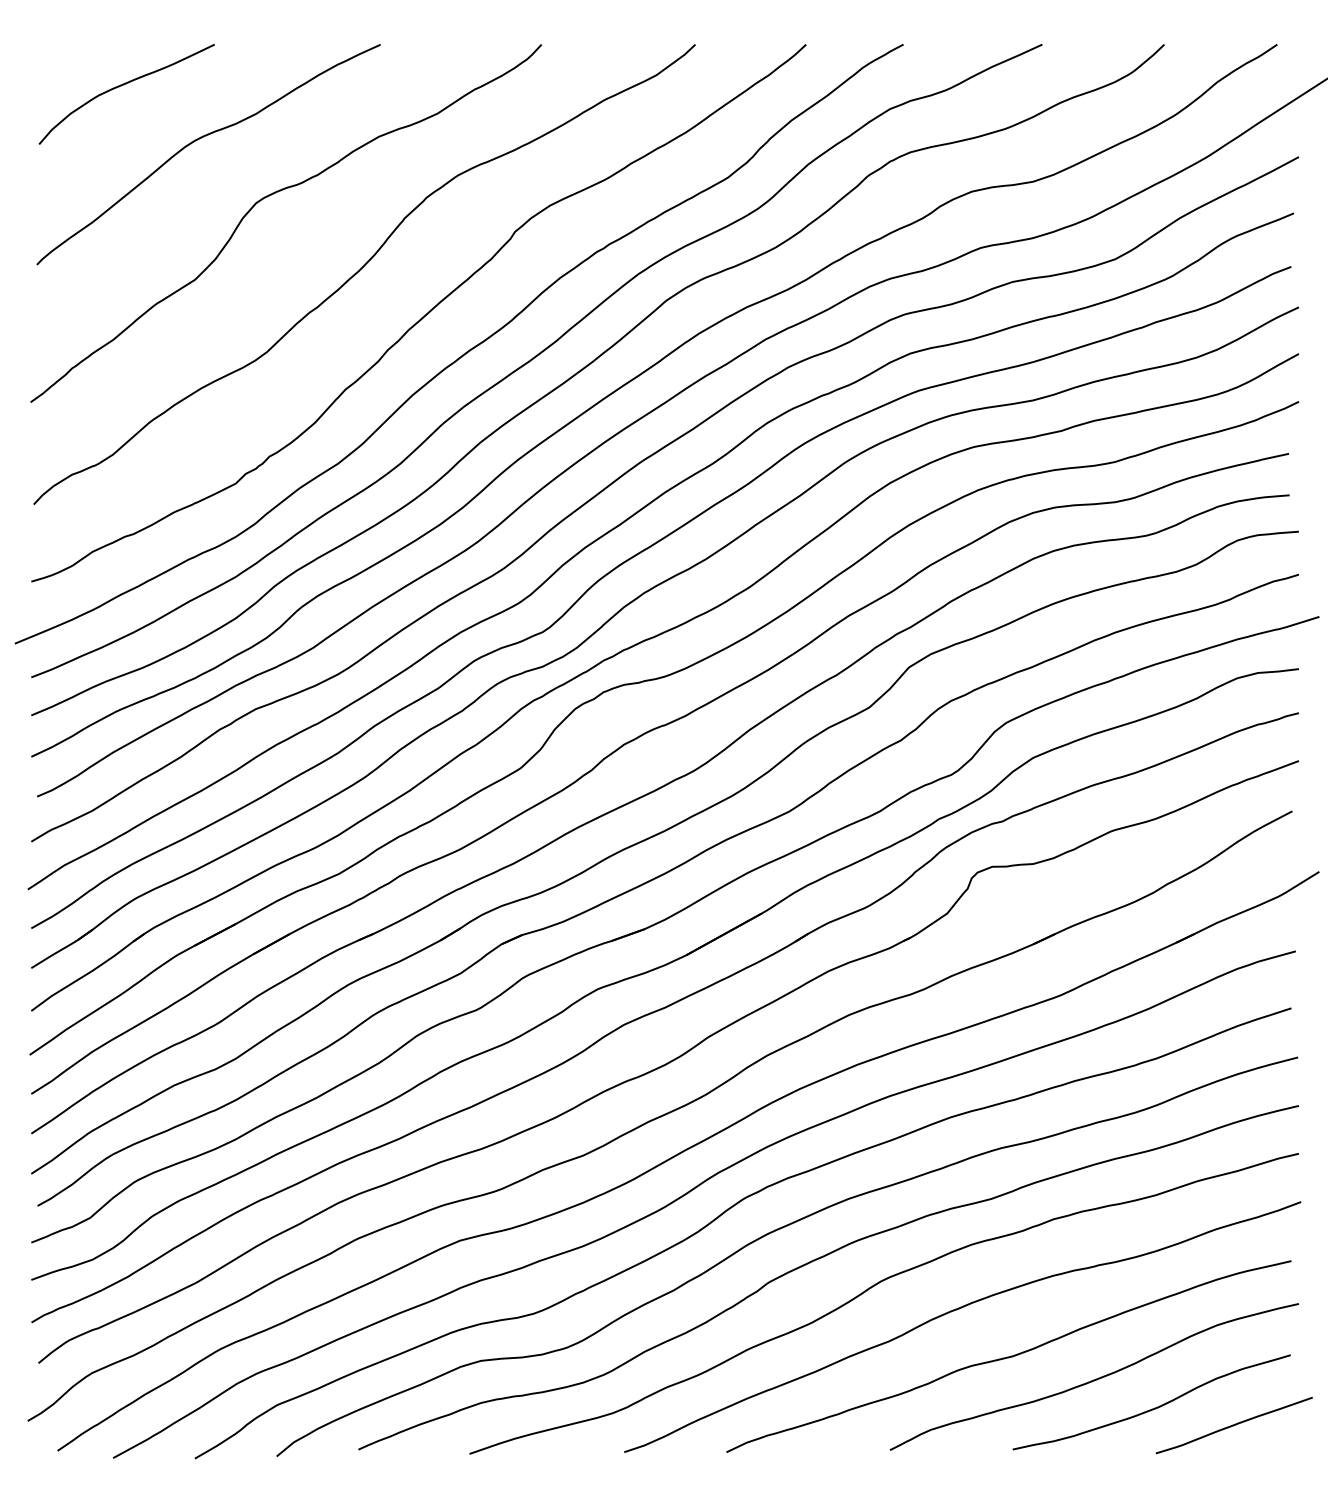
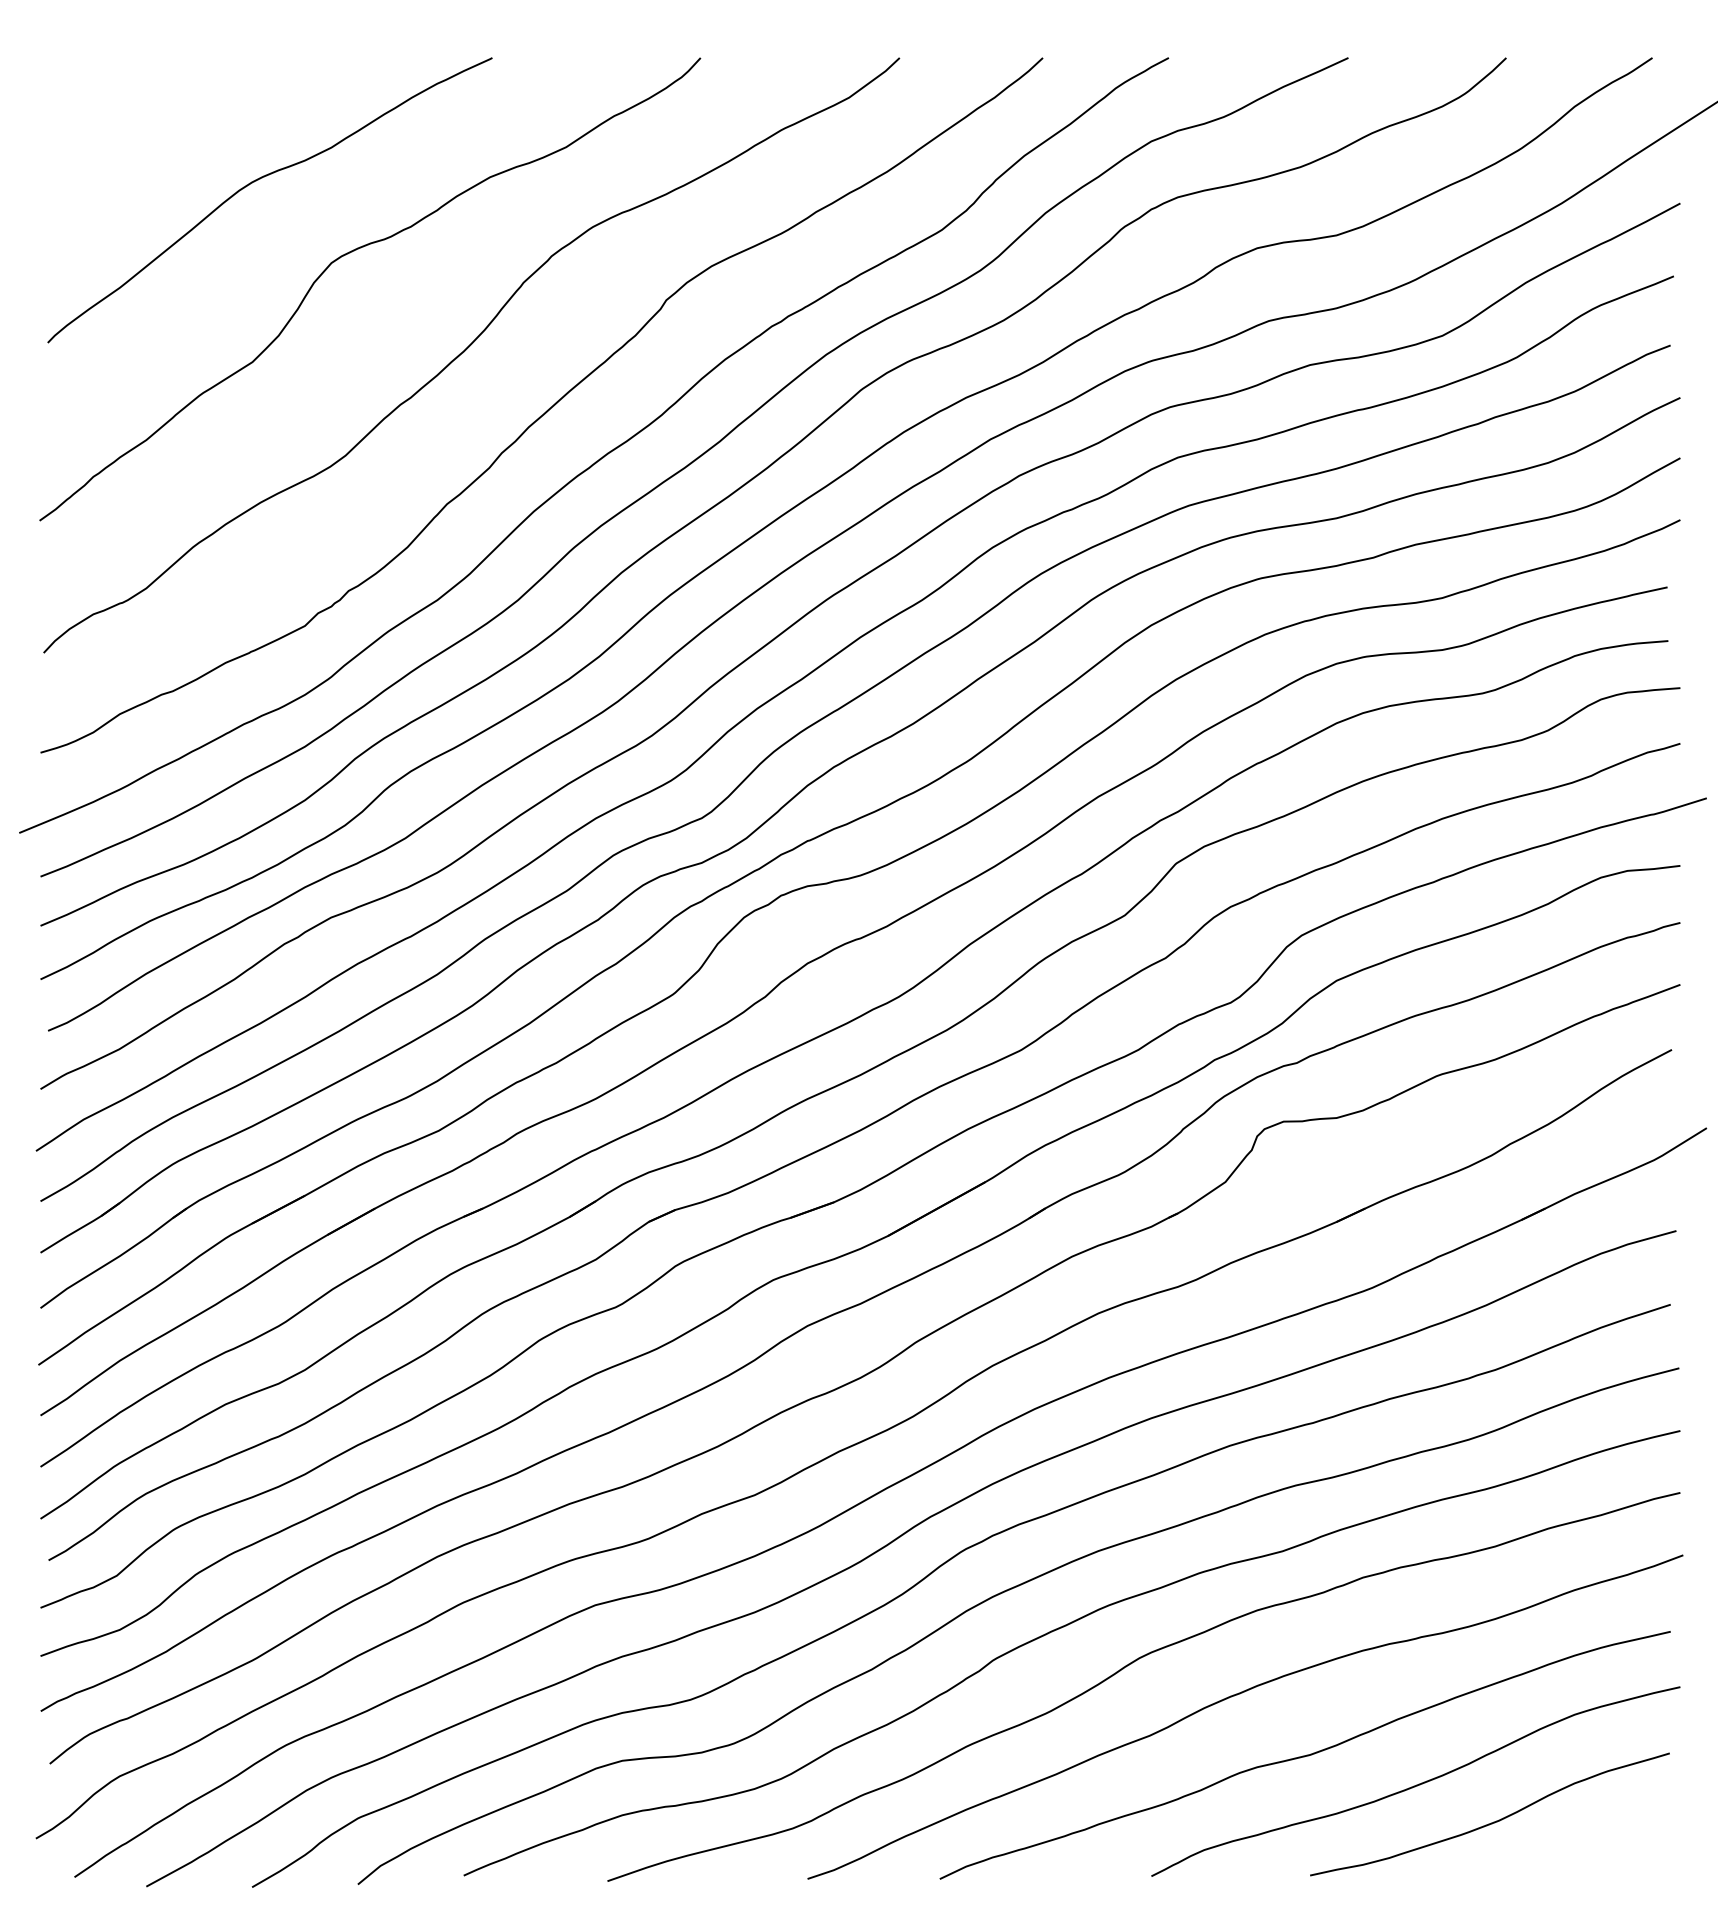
curve: (122, 85) -> (158, 111), removed
curve: (1234, 1425) -> (1596, 1844), removed

